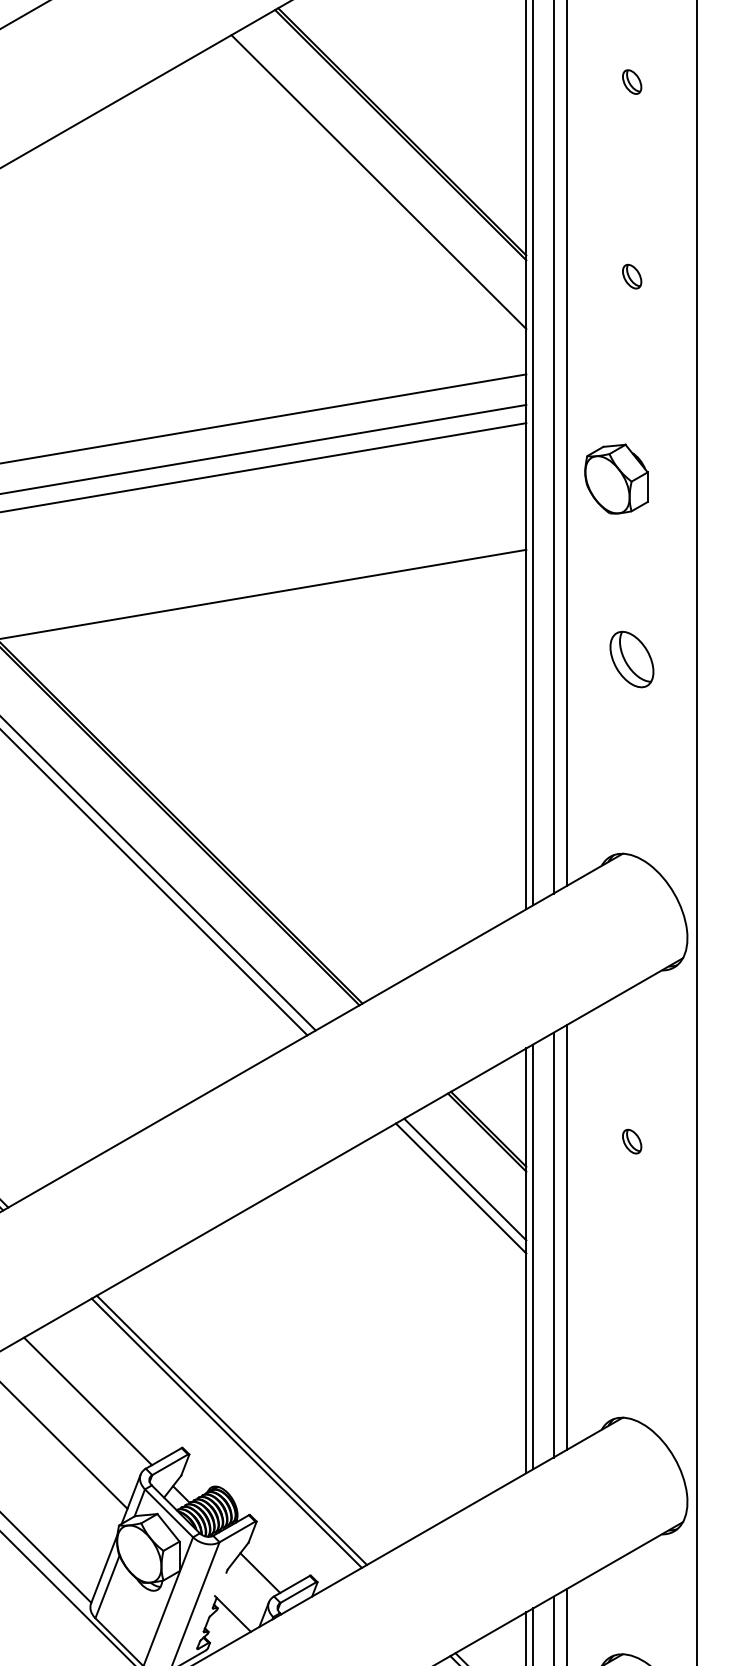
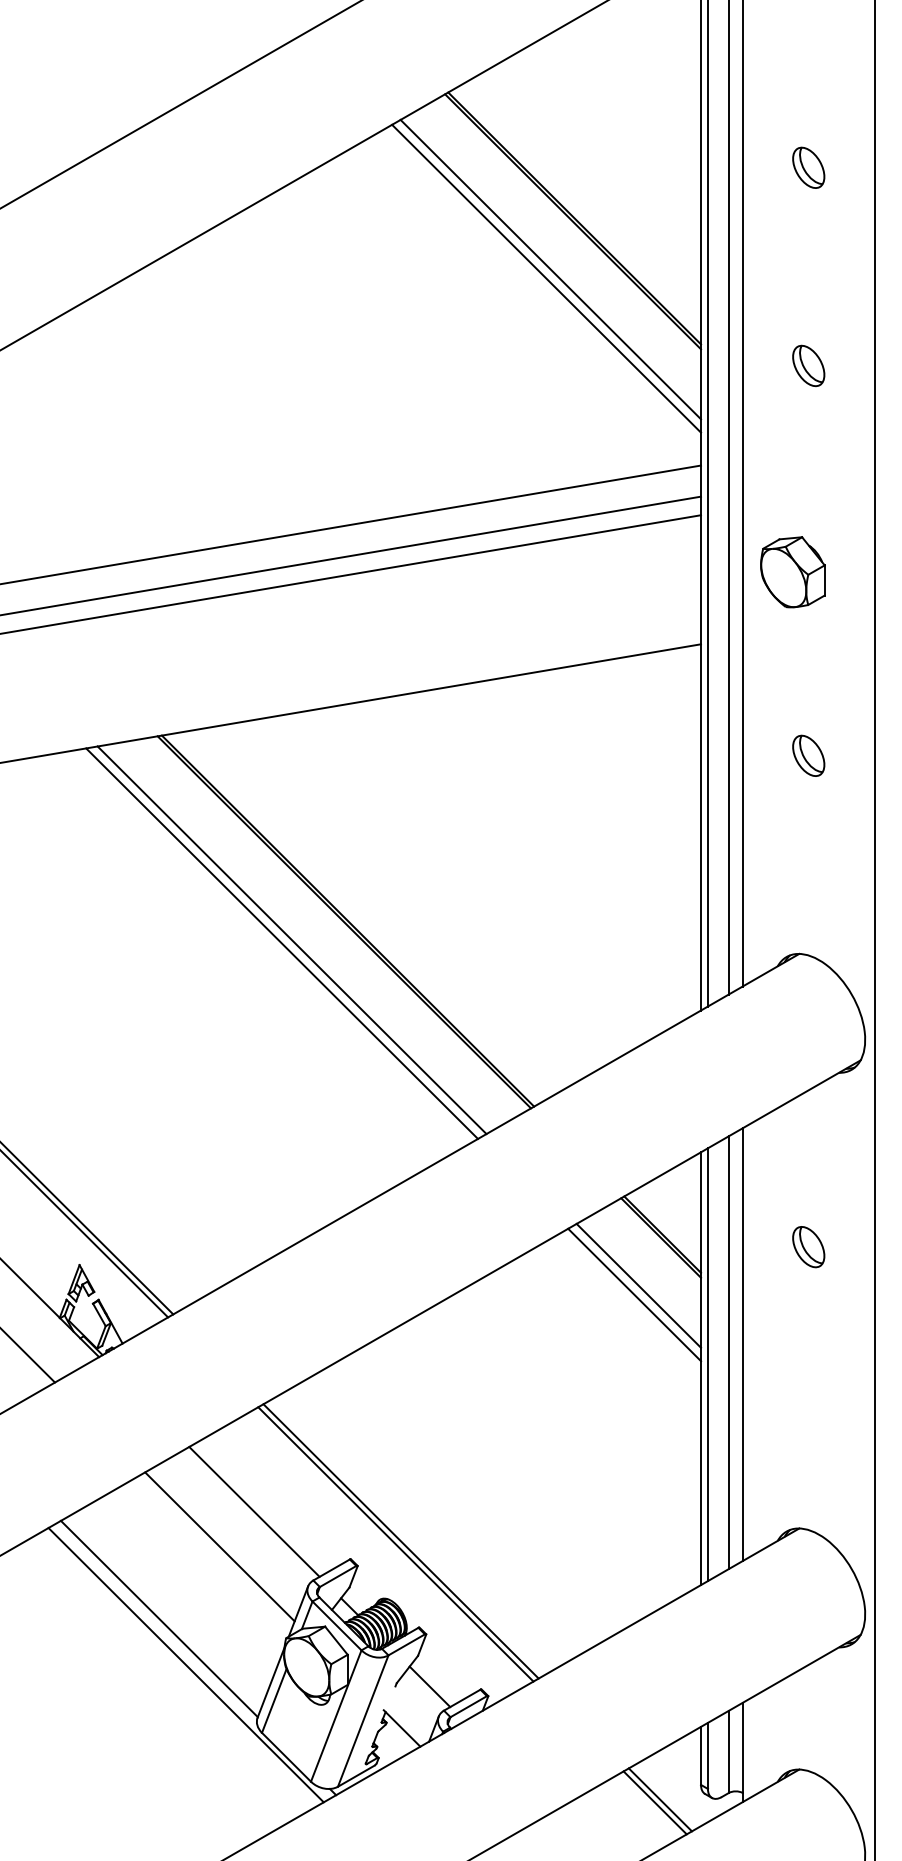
part: (631, 81) -> (808, 167), size x1.67
line: (374, 190) -> (546, 278), added
part: (631, 276) -> (808, 365), size x1.67
part: (631, 658) -> (808, 755), size x0.71
part: (631, 1141) -> (808, 1247), size x1.67

